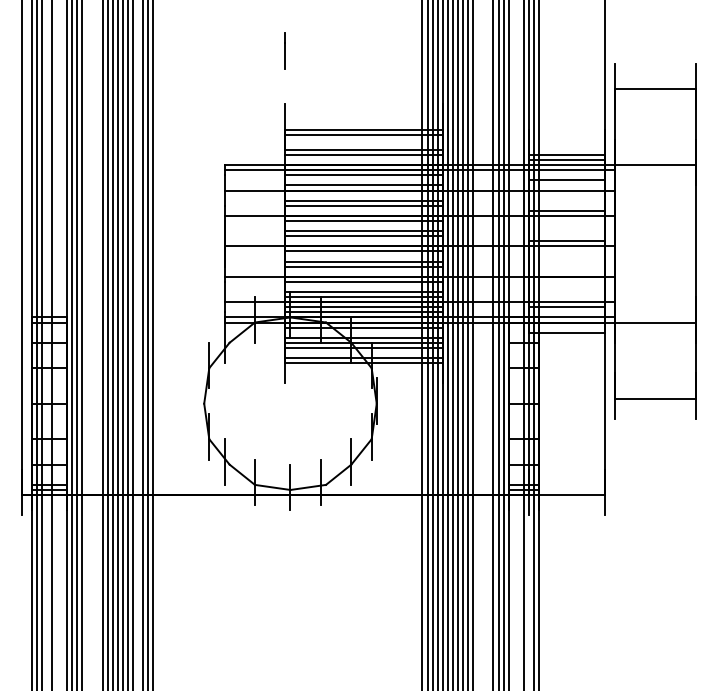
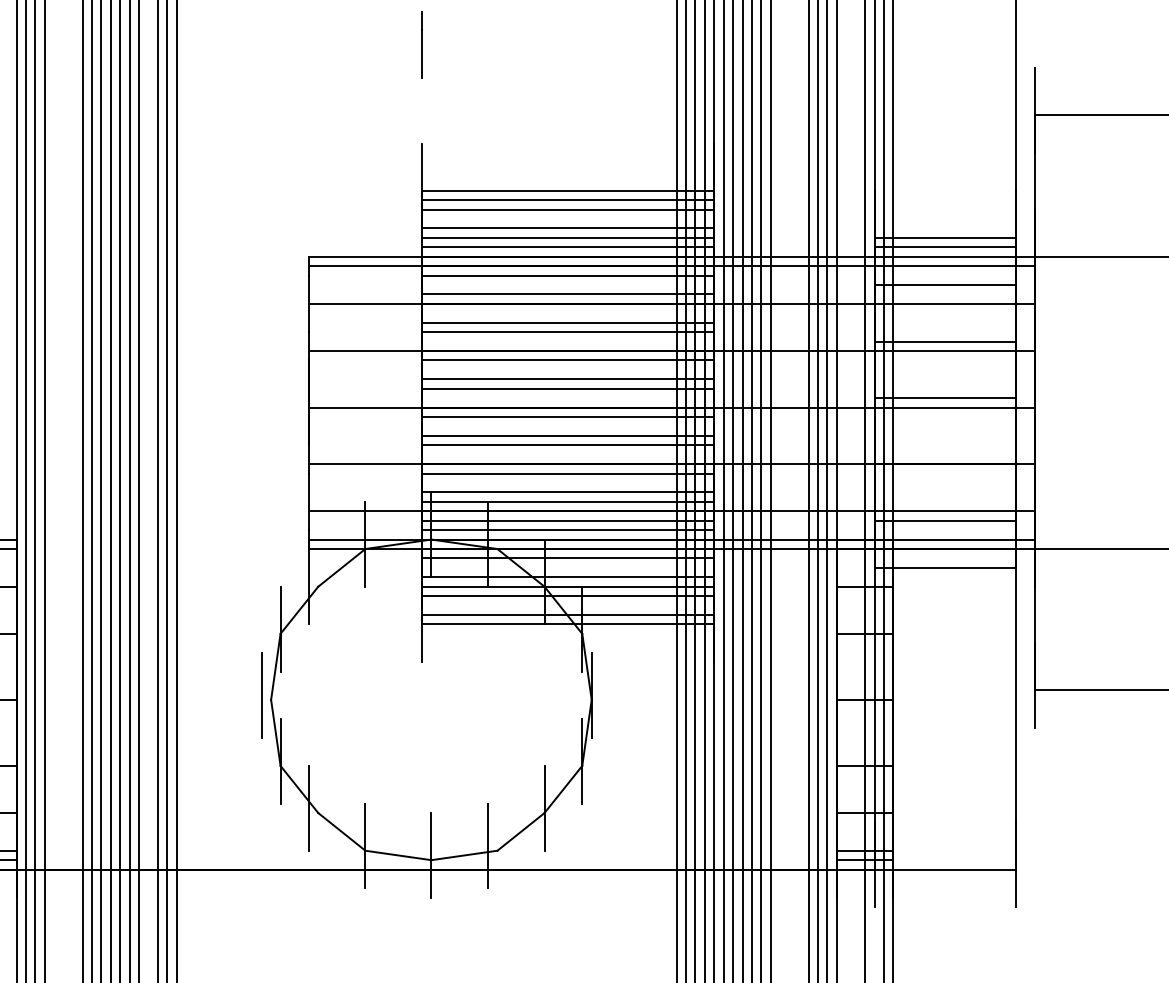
line: (363, 139) -> (567, 208), added
line: (363, 160) -> (567, 247), added
line: (199, 401) -> (262, 695), added

